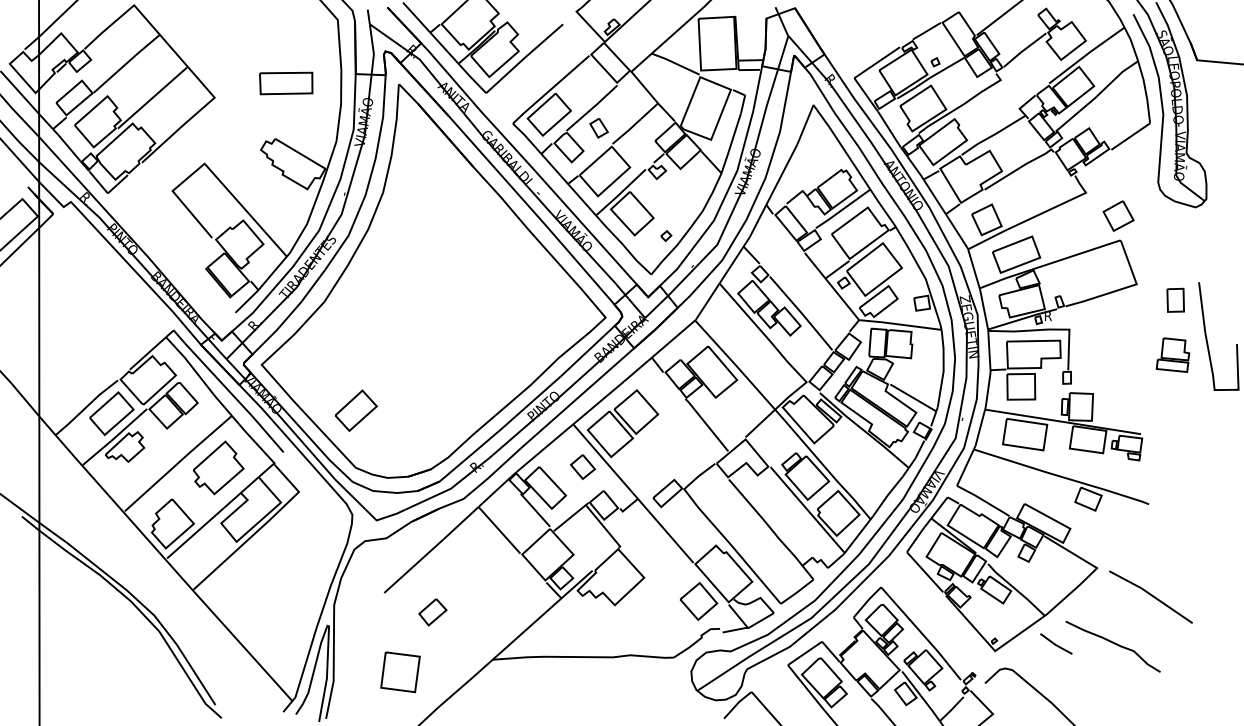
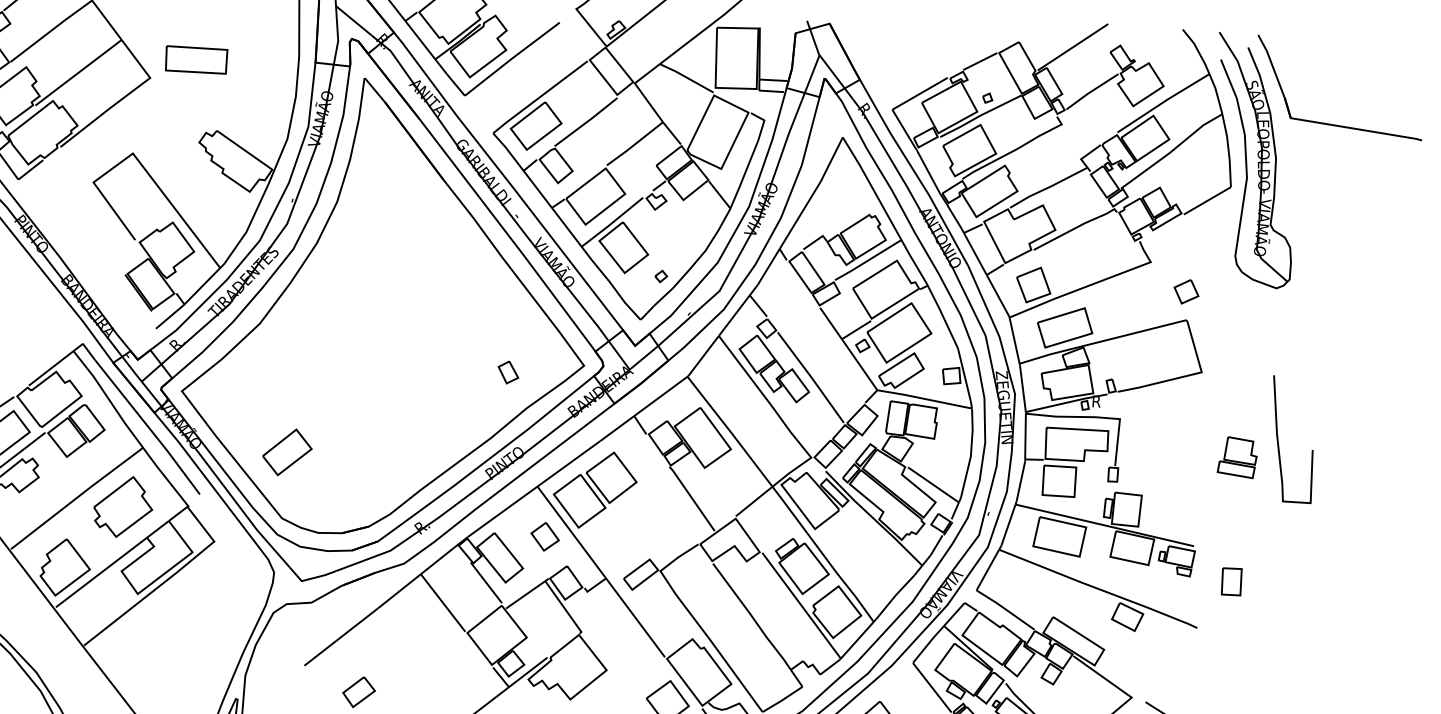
part: (286, 83) -> (196, 60), moved
part: (598, 128) -> (507, 372), moved
part: (1118, 215) -> (1186, 291), size x0.7
part: (1175, 299) -> (1231, 580), moved

